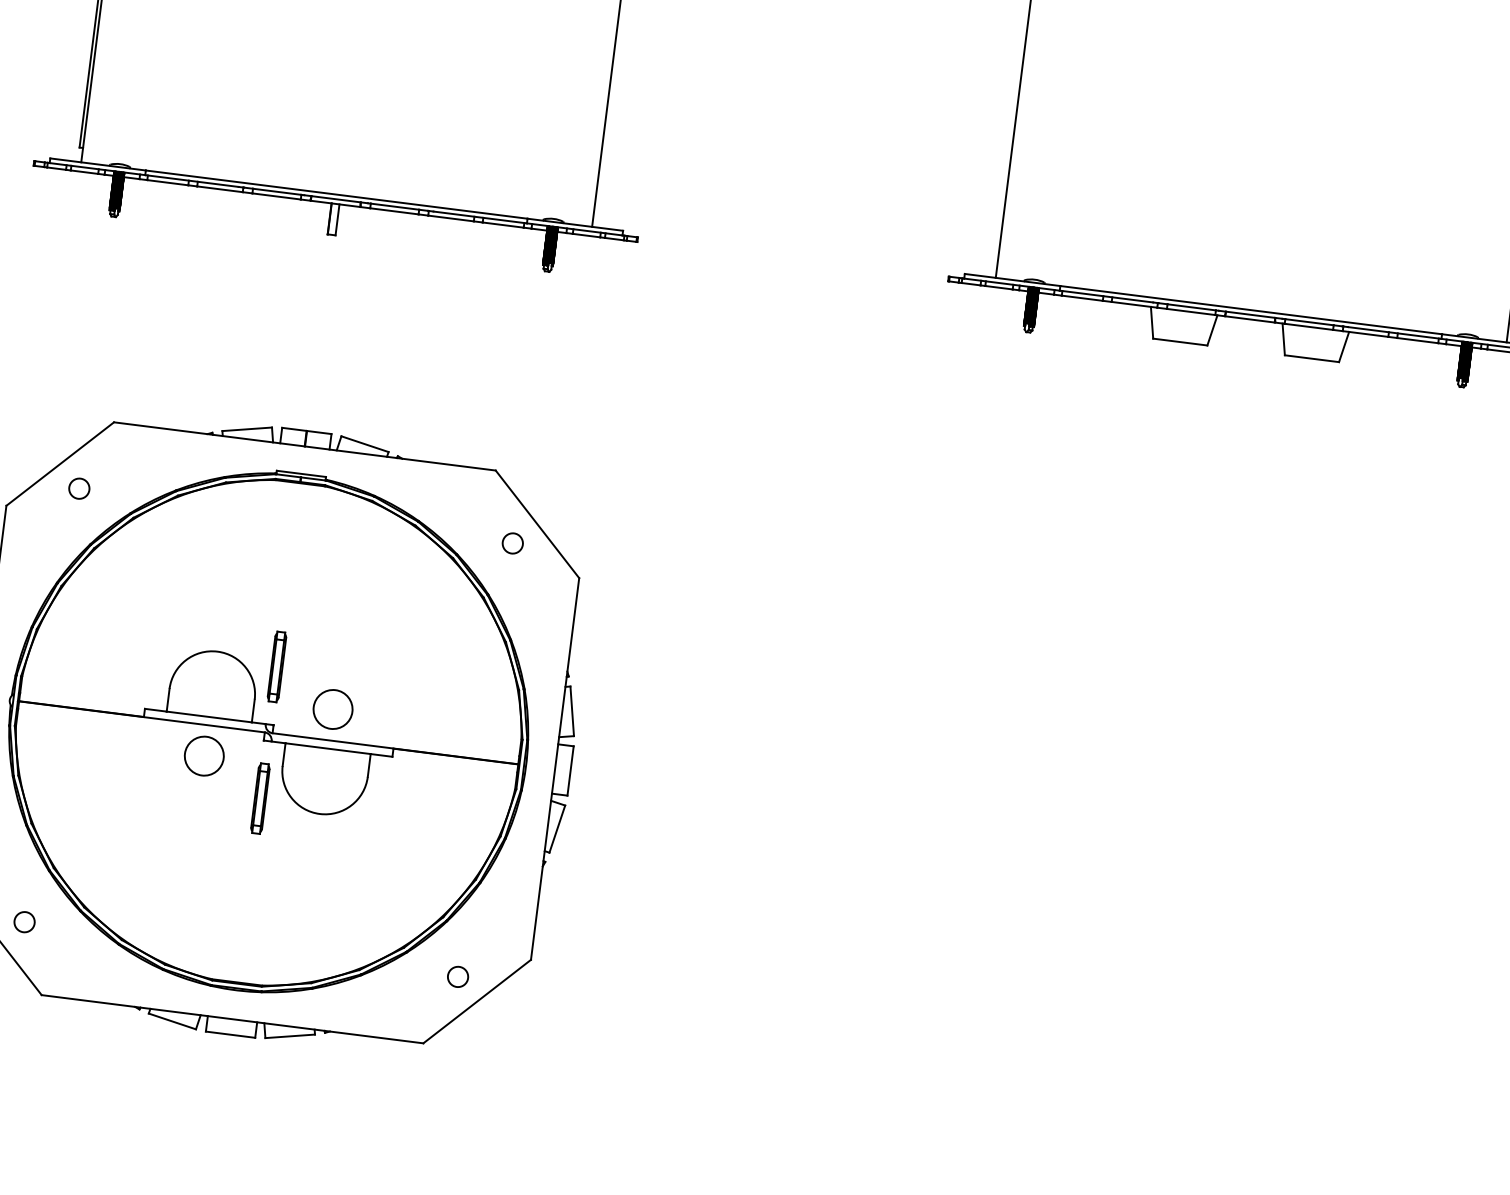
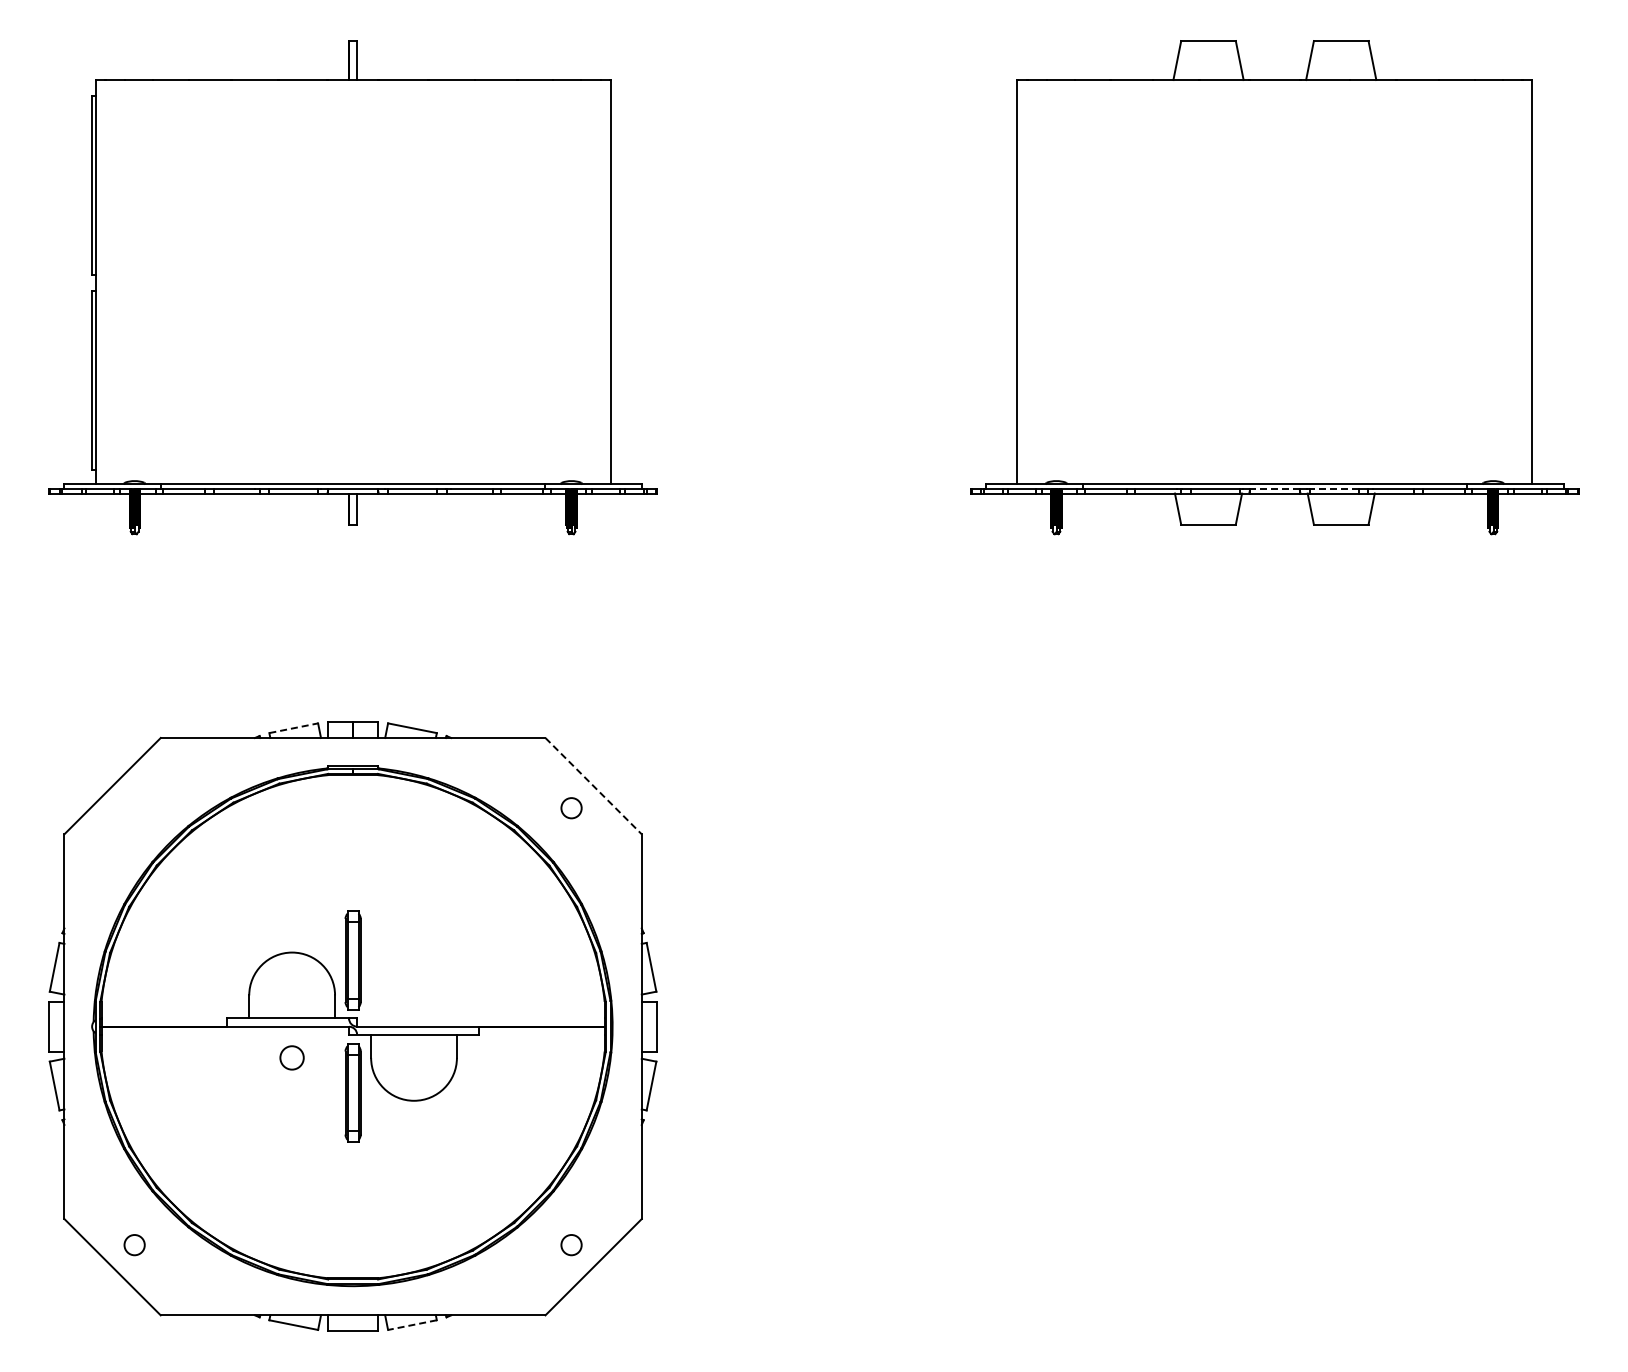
line: (1250, 314) -> (1274, 488), solid -> dashed
line: (1308, 321) -> (1333, 488), solid -> dashed
line: (246, 429) -> (293, 728), solid -> dashed
circle: (79, 488) -> (134, 808), removed
line: (537, 524) -> (593, 786), solid -> dashed
part: (276, 666) -> (352, 959), size x1.4
circle: (332, 709) -> (413, 995), removed
circle: (203, 755) -> (291, 1057), size x0.6
part: (259, 798) -> (352, 1092), size x1.4
line: (290, 1036) -> (412, 1325), solid -> dashed

